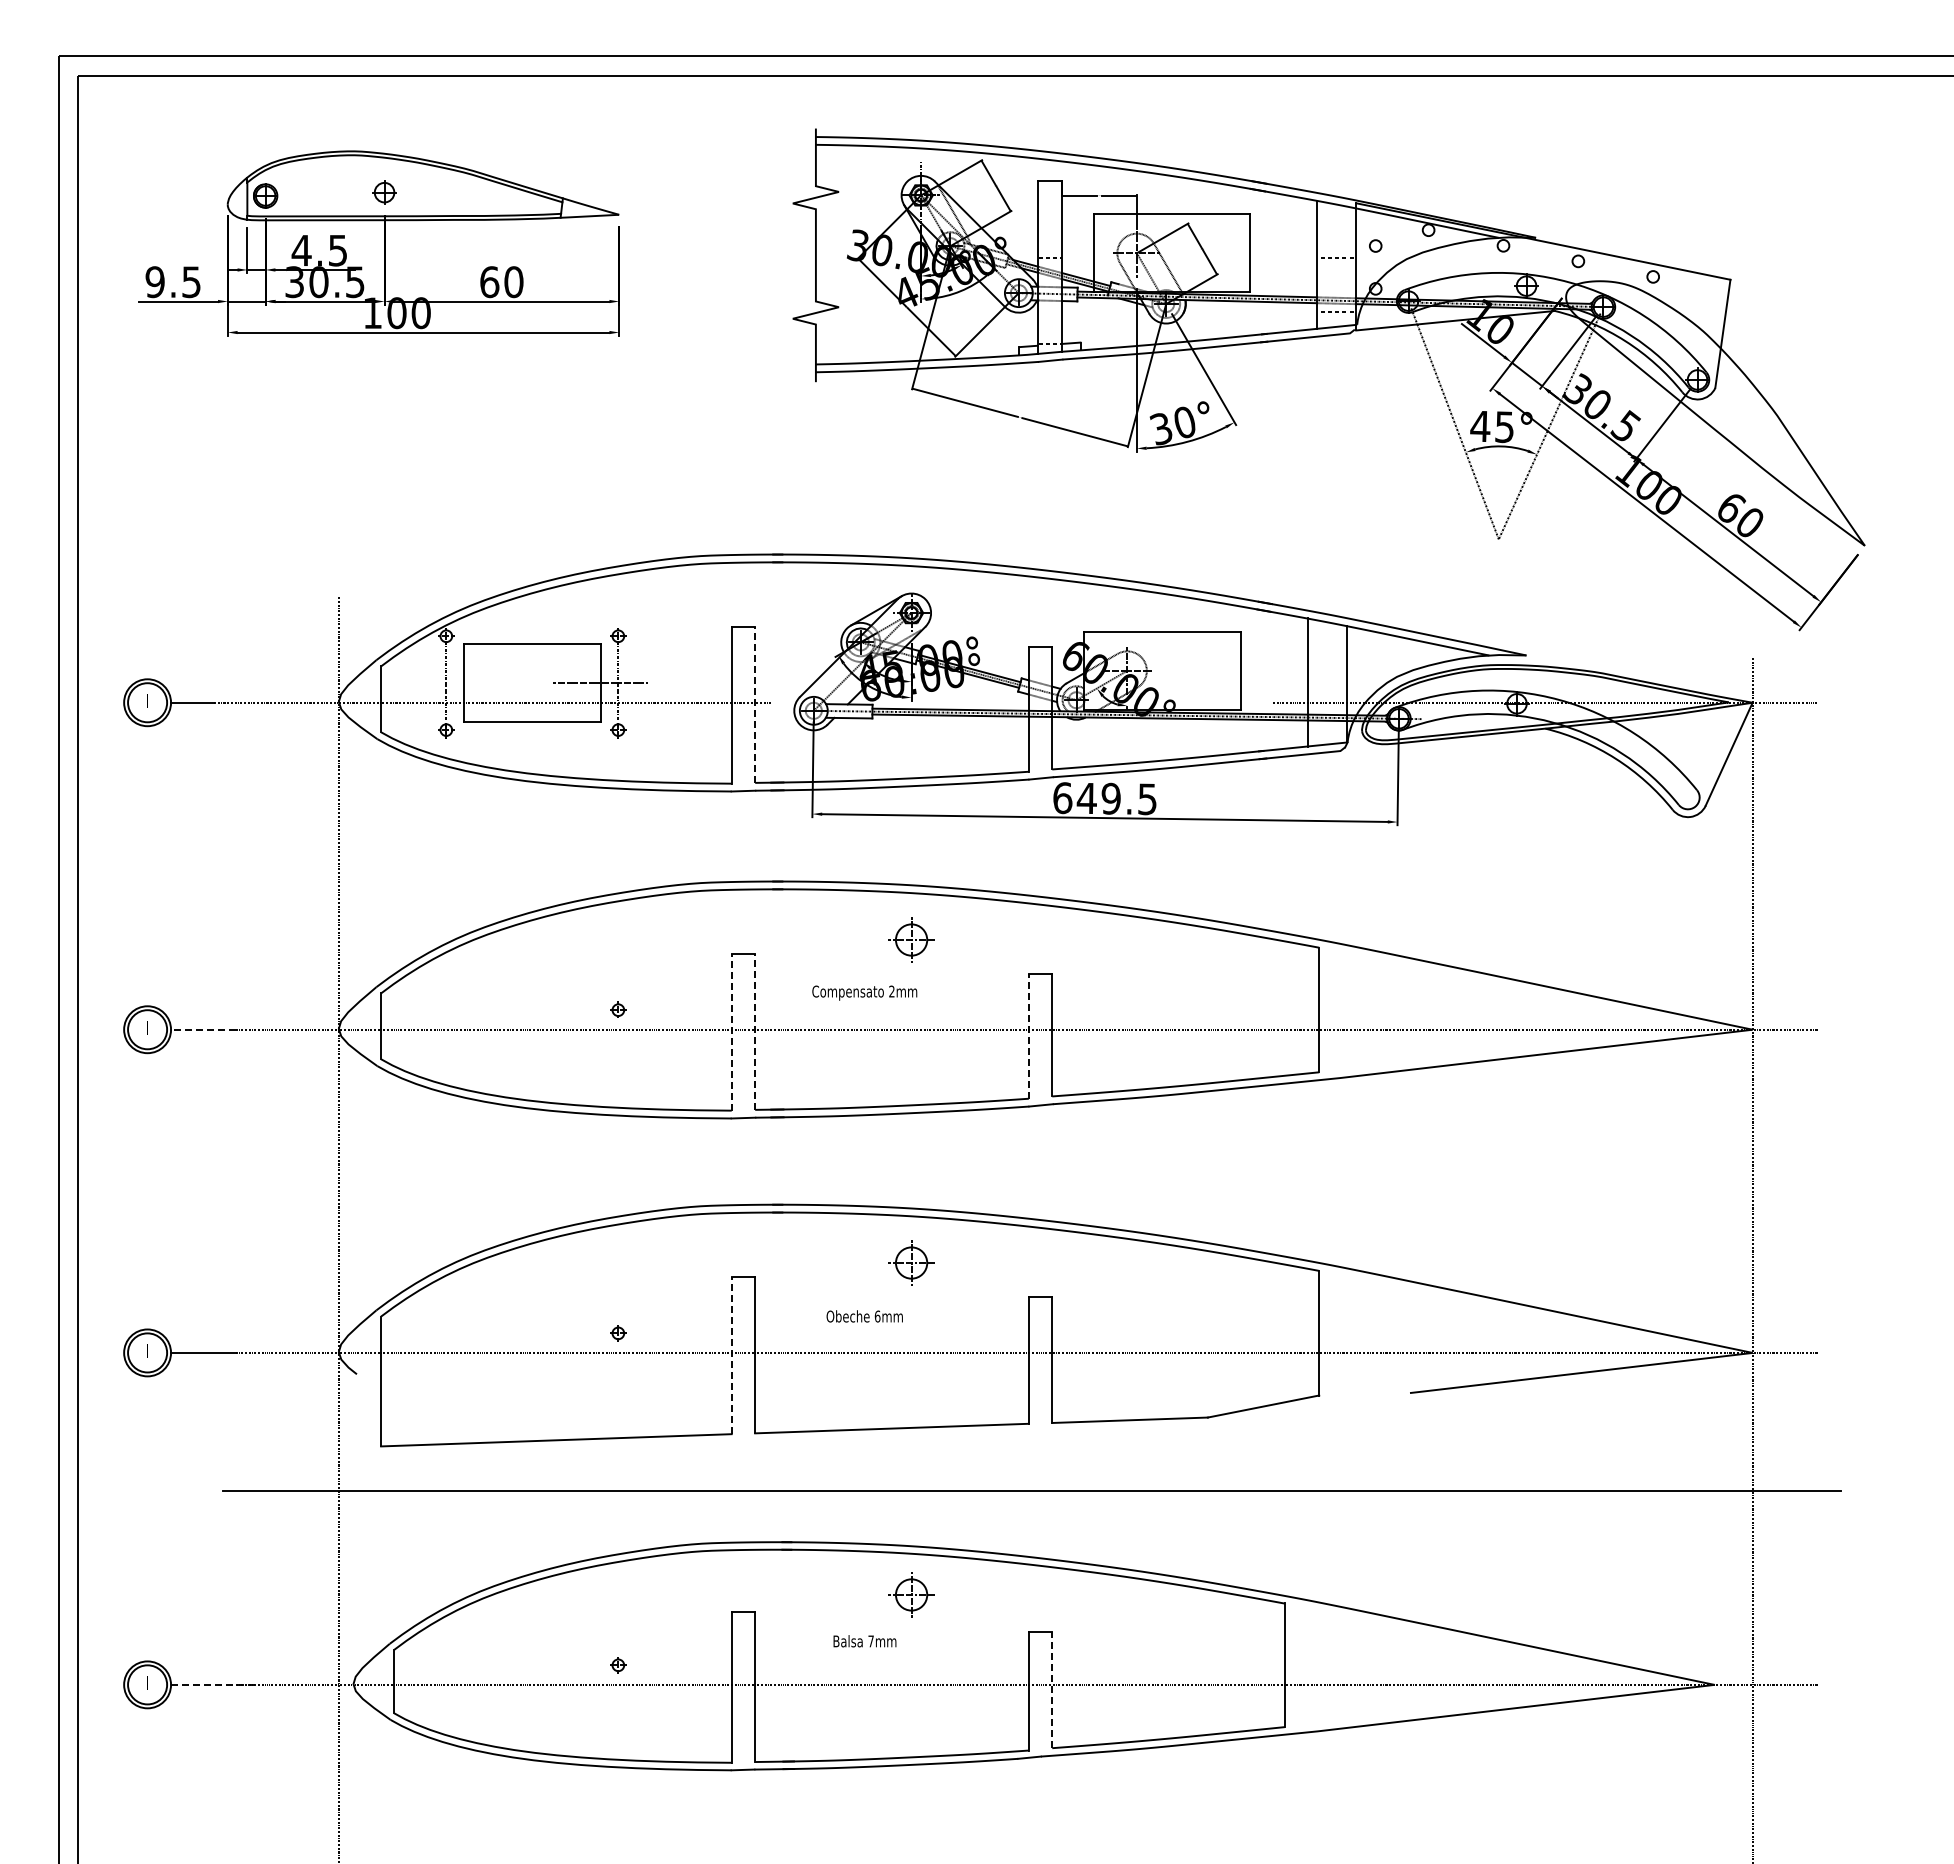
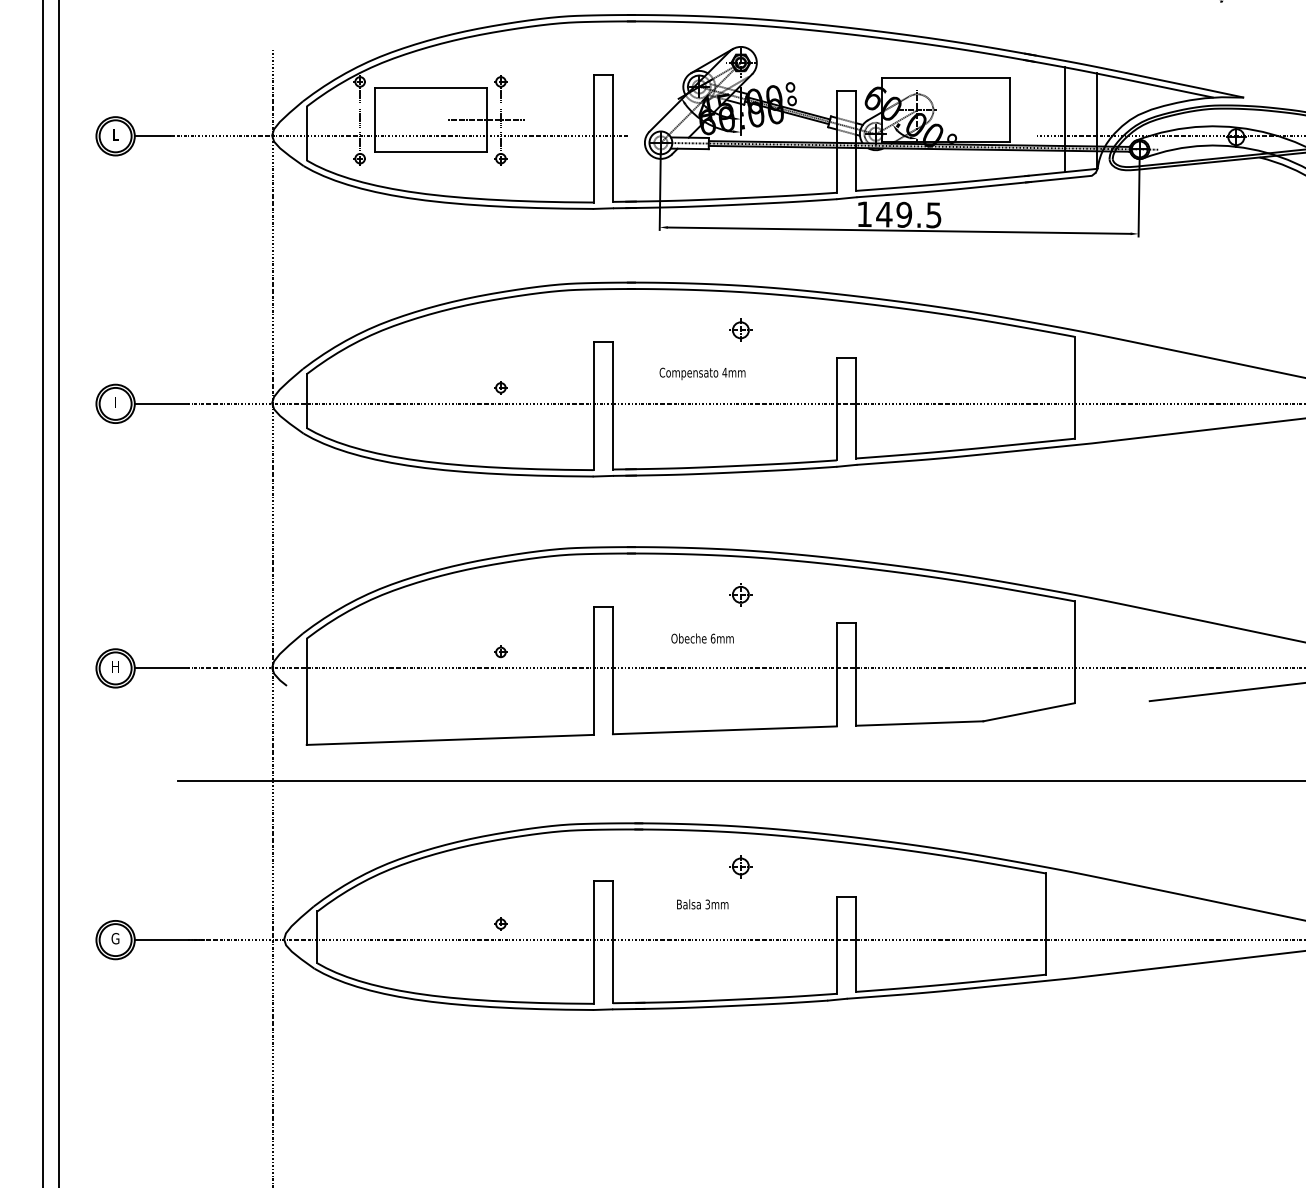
text: (148, 700) -> (116, 134), I -> L
line: (755, 705) -> (613, 138), dashed -> solid
text: (1062, 798) -> (864, 214), 649.5 -> 149.5
part: (911, 939) -> (740, 330), size x0.62
text: (891, 991) -> (724, 372), 2mm -> 4mm
line: (203, 1029) -> (161, 403), dashed -> solid
line: (731, 1031) -> (593, 405), dashed -> solid
line: (755, 1032) -> (613, 406), dashed -> solid
line: (1028, 1035) -> (836, 408), dashed -> solid
part: (911, 1262) -> (740, 594), size x0.62
text: (147, 1350) -> (115, 666), I -> H
line: (731, 1355) -> (593, 670), dashed -> solid
part: (911, 1594) -> (740, 866), size x0.62
text: (870, 1641) -> (707, 904), 7mm -> 3mm
text: (147, 1683) -> (115, 938), I -> G
line: (212, 1684) -> (168, 939), dashed -> solid
line: (1052, 1689) -> (856, 943), dashed -> solid

